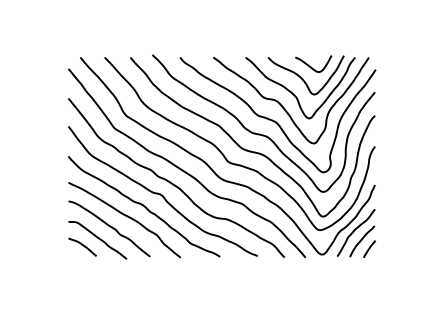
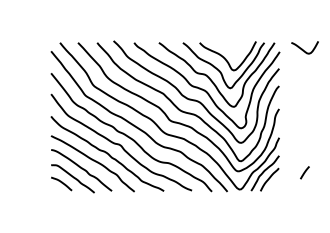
curve: (310, 65) -> (302, 48), moved
line: (369, 248) -> (304, 172), moved

